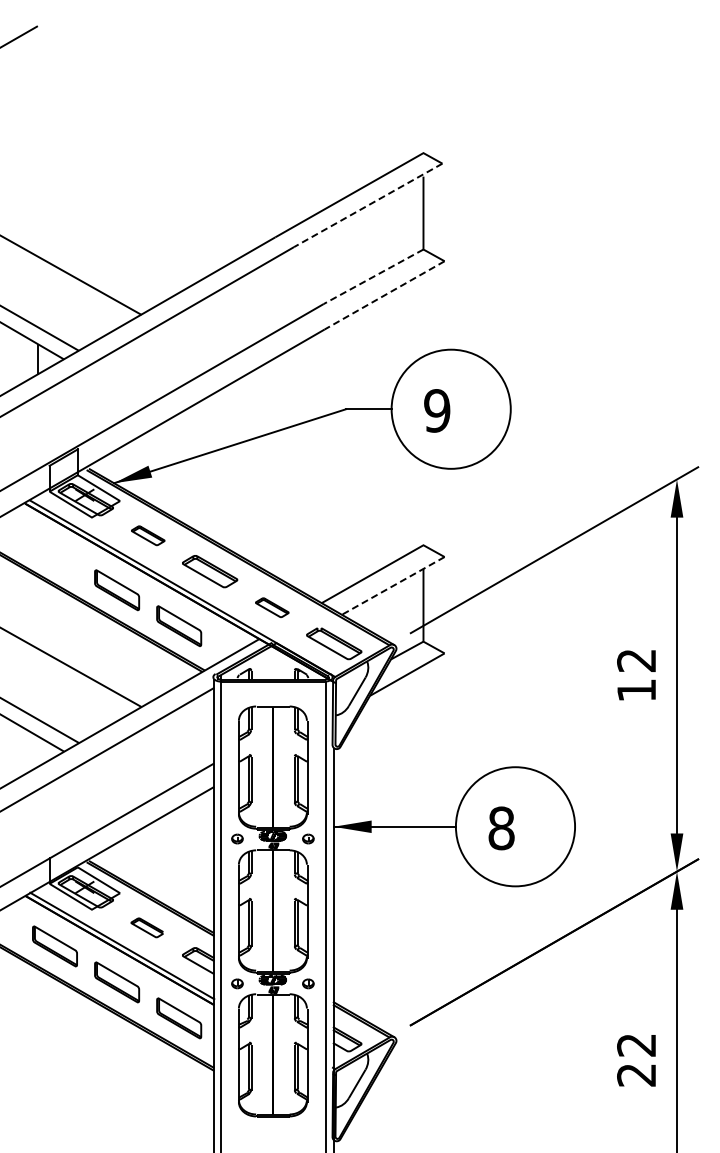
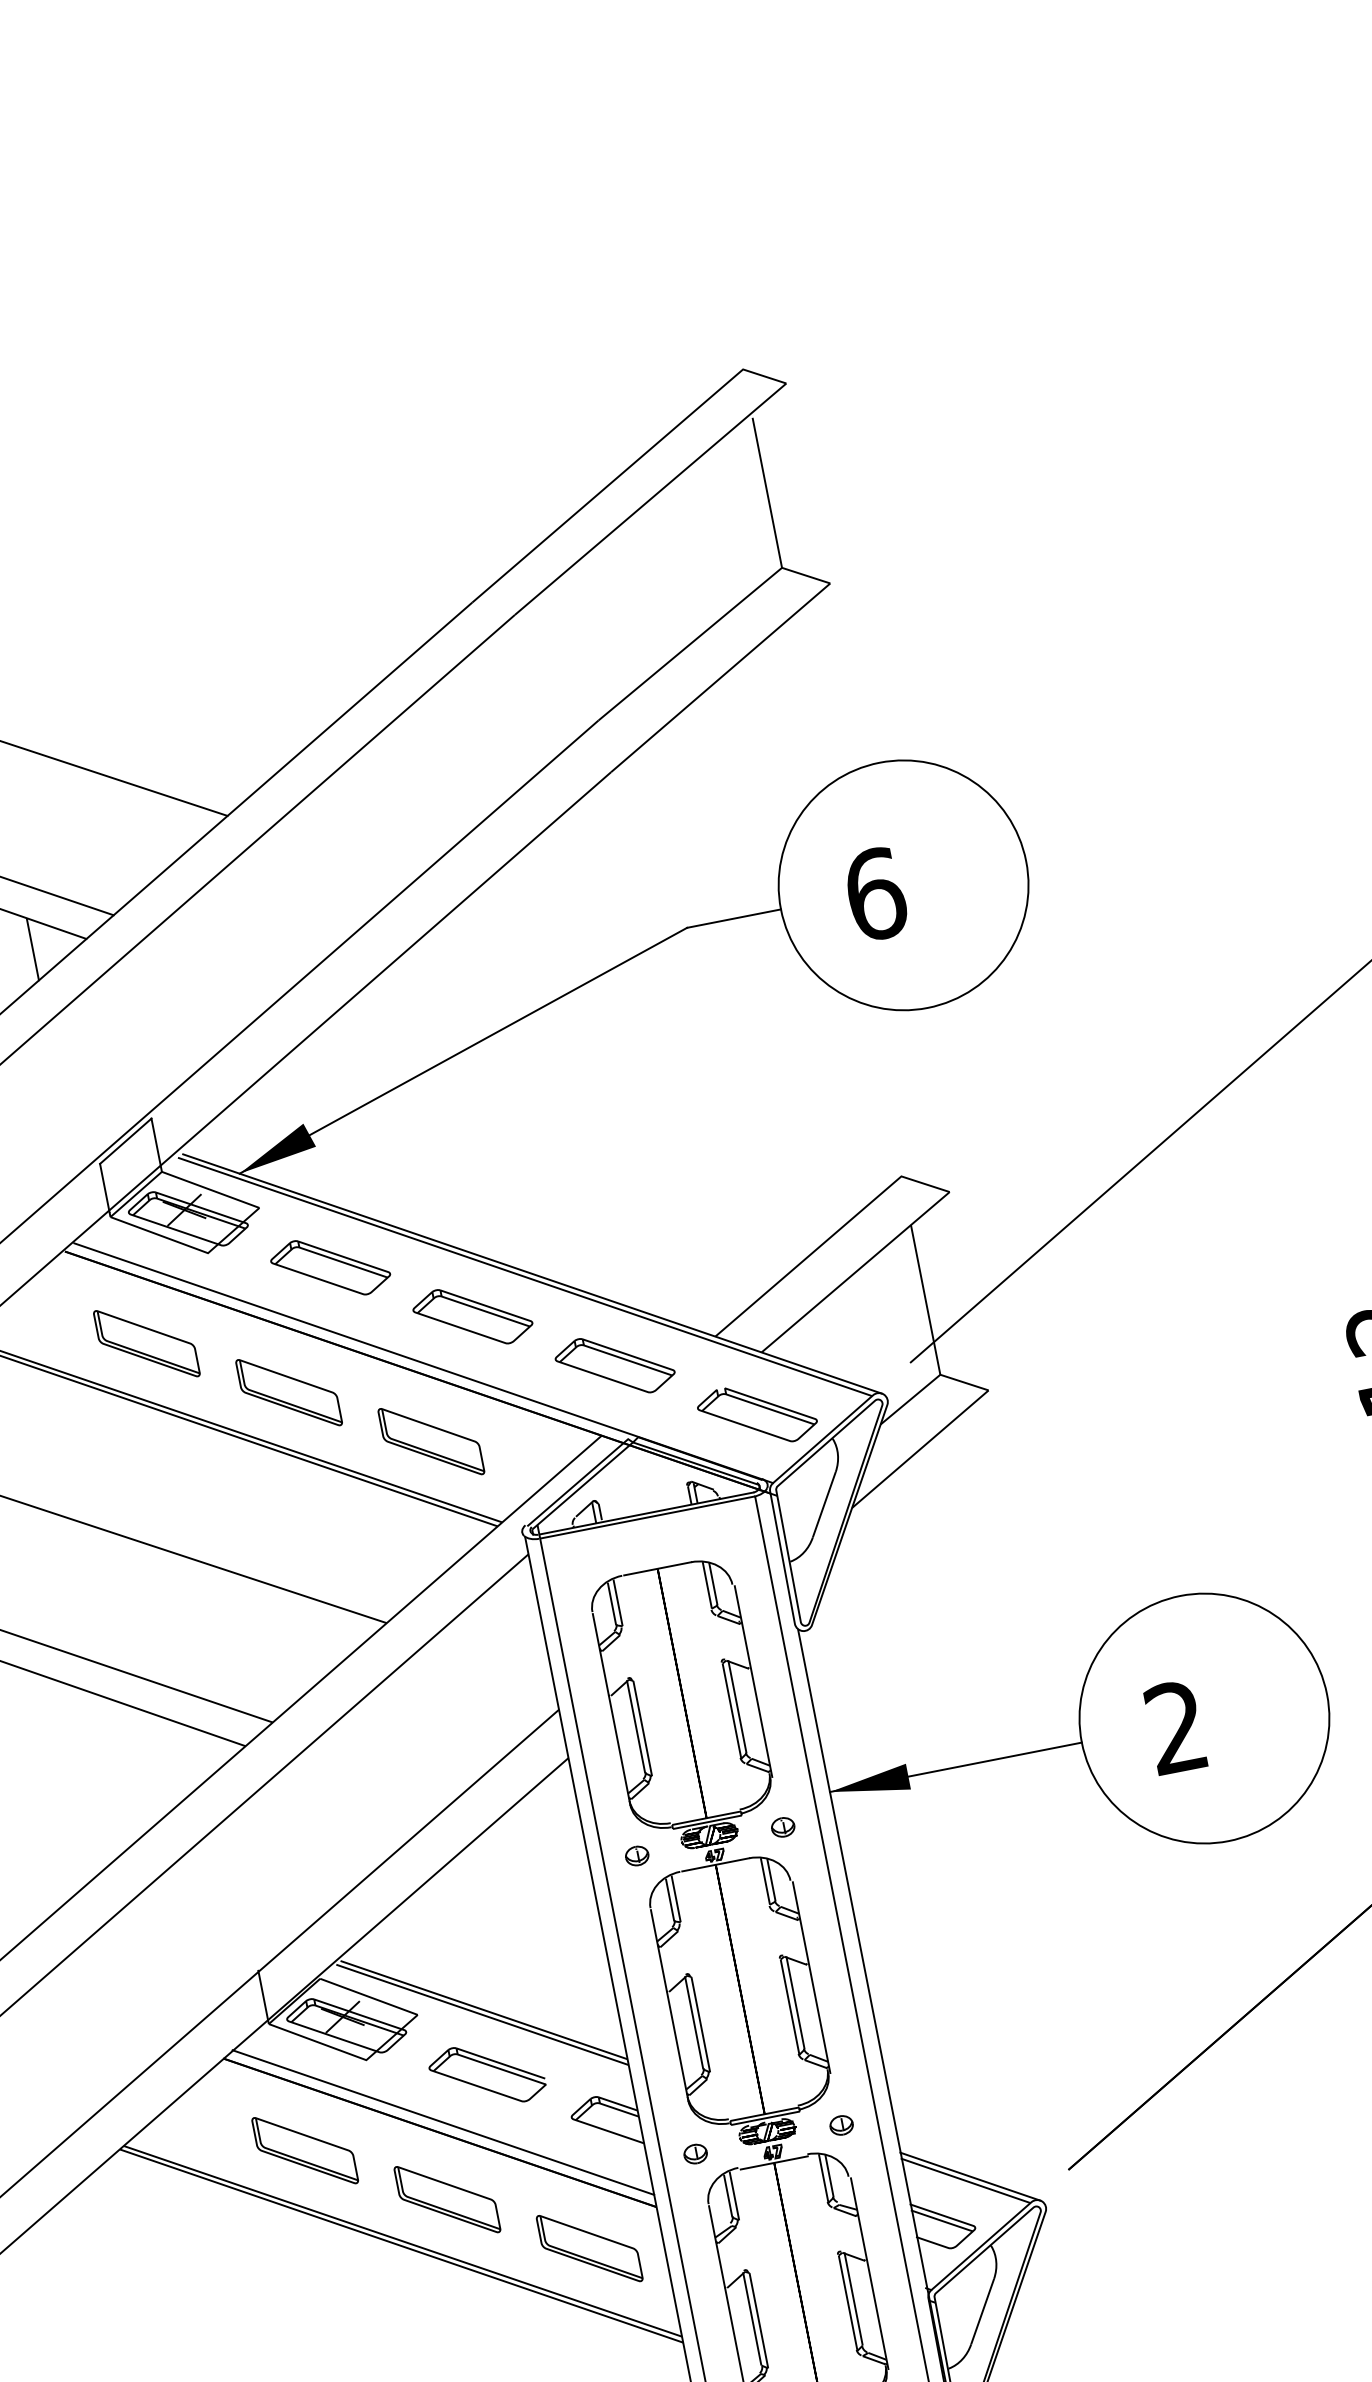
line: (367, 205) -> (649, 499), dashed -> solid
line: (373, 276) -> (690, 643), dashed -> solid
line: (384, 295) -> (720, 678), dashed -> solid
text: (437, 410) -> (875, 893), 9 -> 6
part: (148, 535) -> (331, 1267), size x1.67
part: (54, 554) -> (145, 1344), added
line: (393, 585) -> (855, 1271), dashed -> solid
part: (272, 607) -> (615, 1365), size x1.67
text: (501, 828) -> (1176, 1727), 8 -> 2
part: (147, 927) -> (487, 2074), size x1.67

